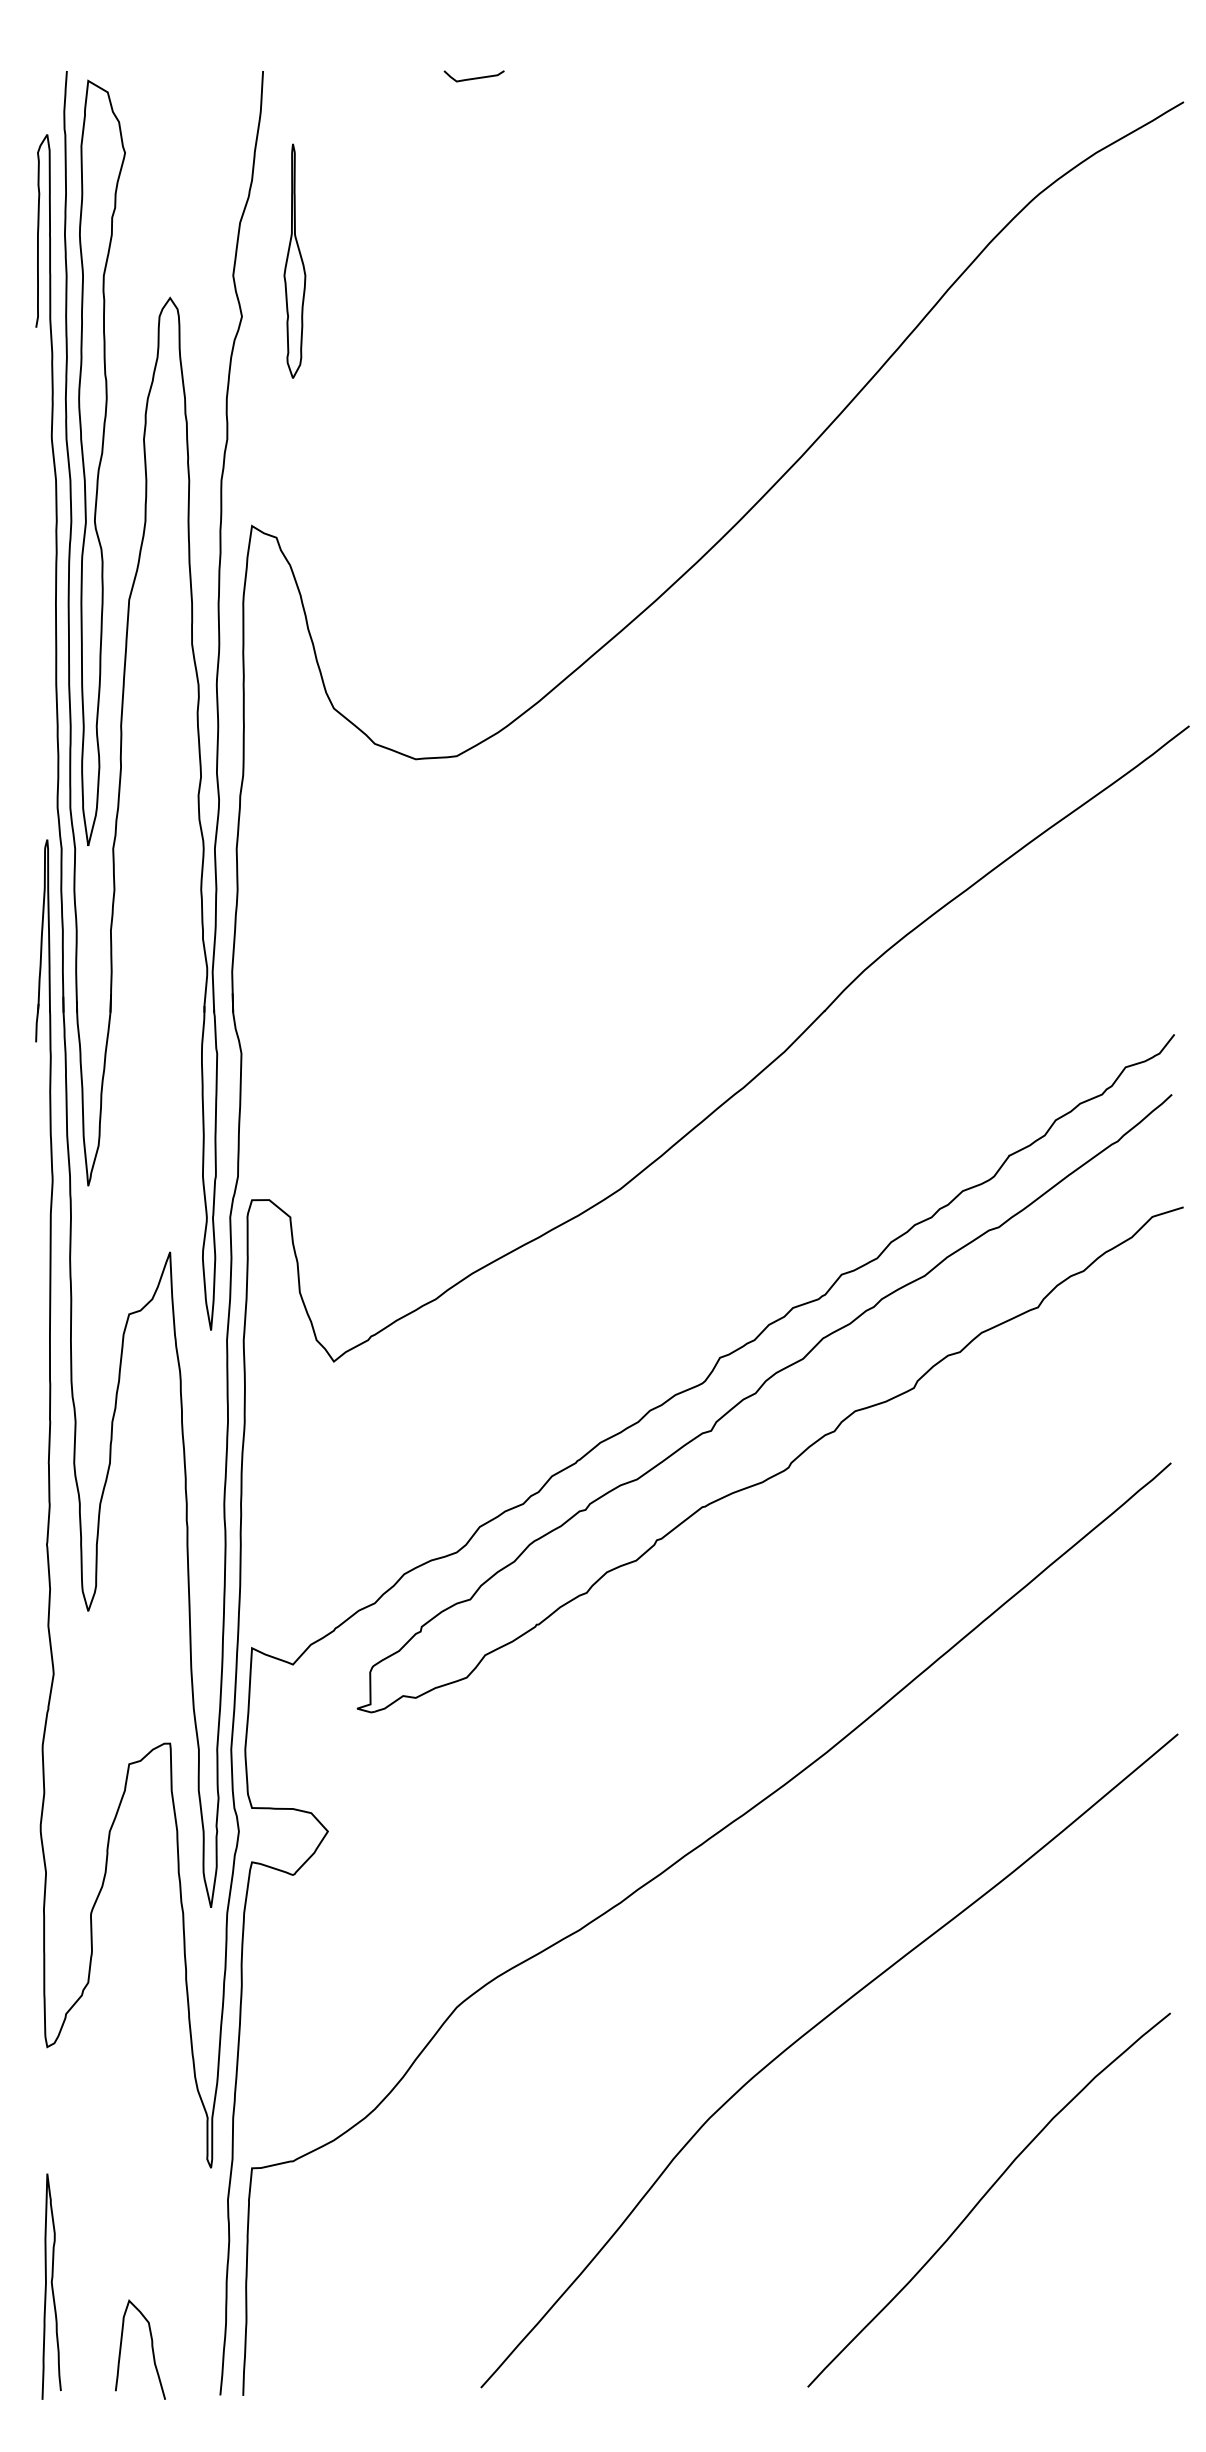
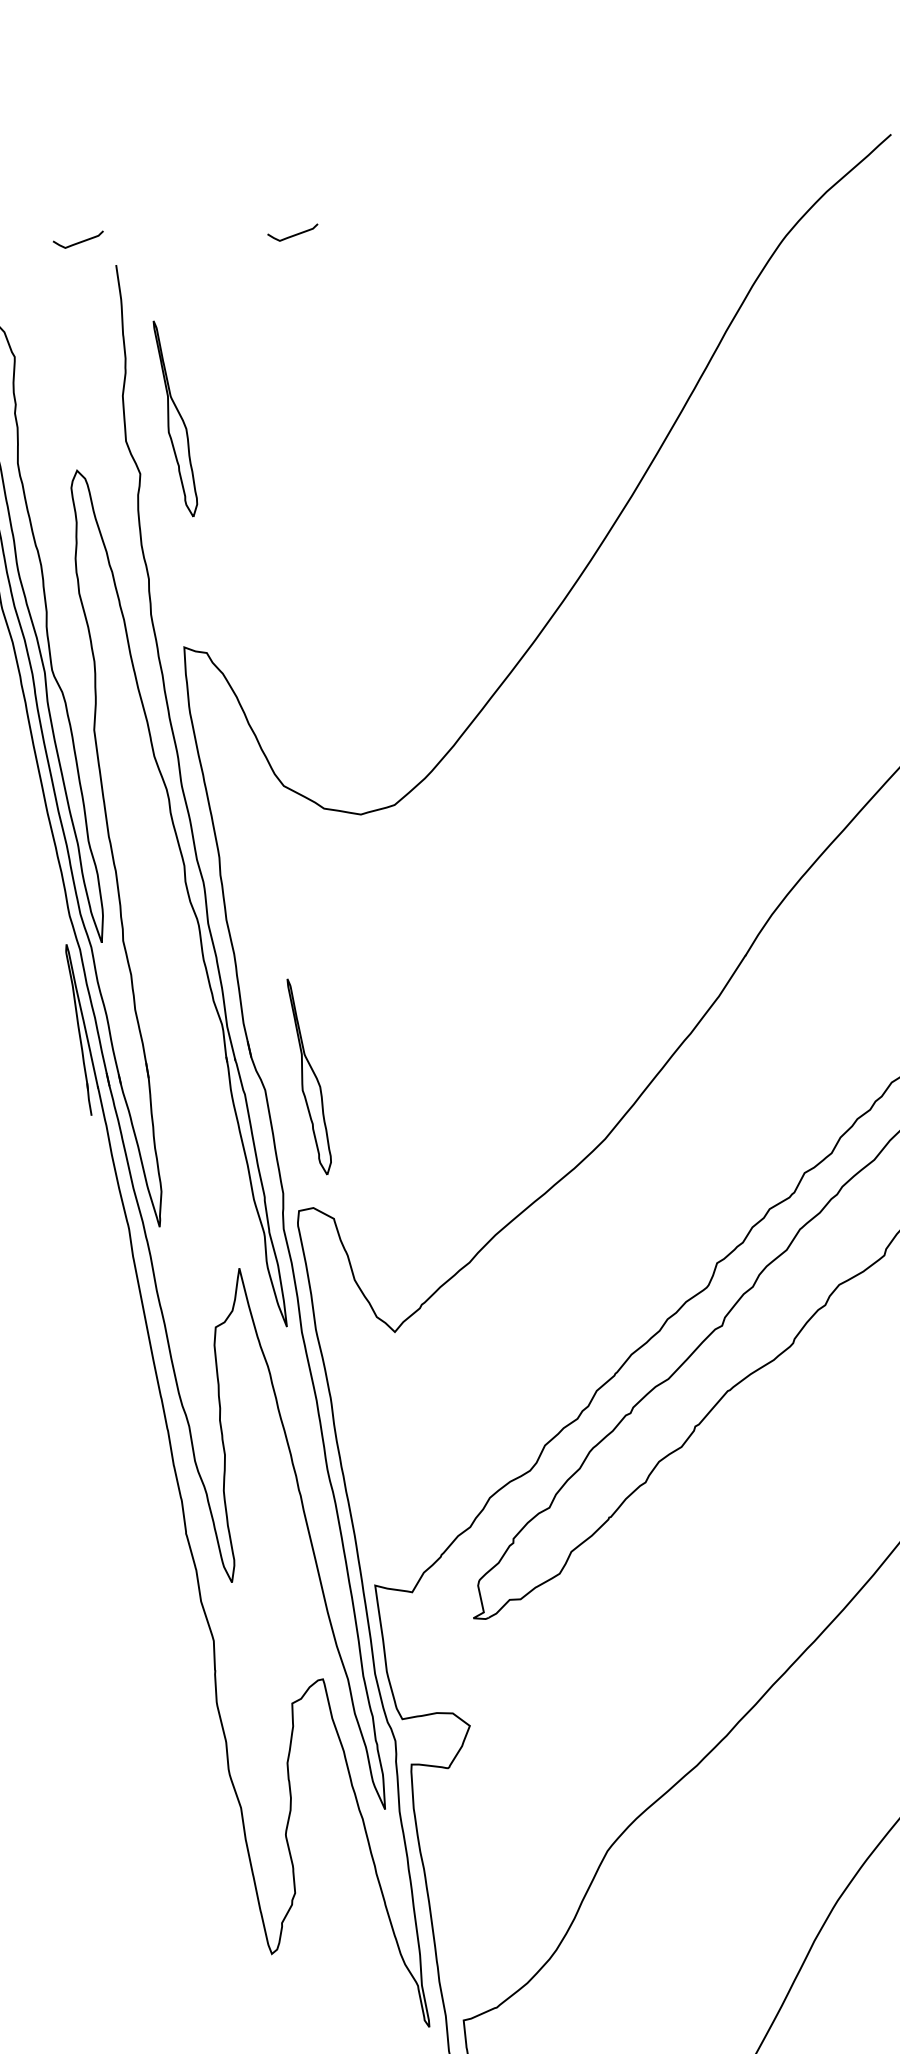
curve: (225, 35) -> (78, 241), added
part: (294, 1047) -> (308, 1076), added

